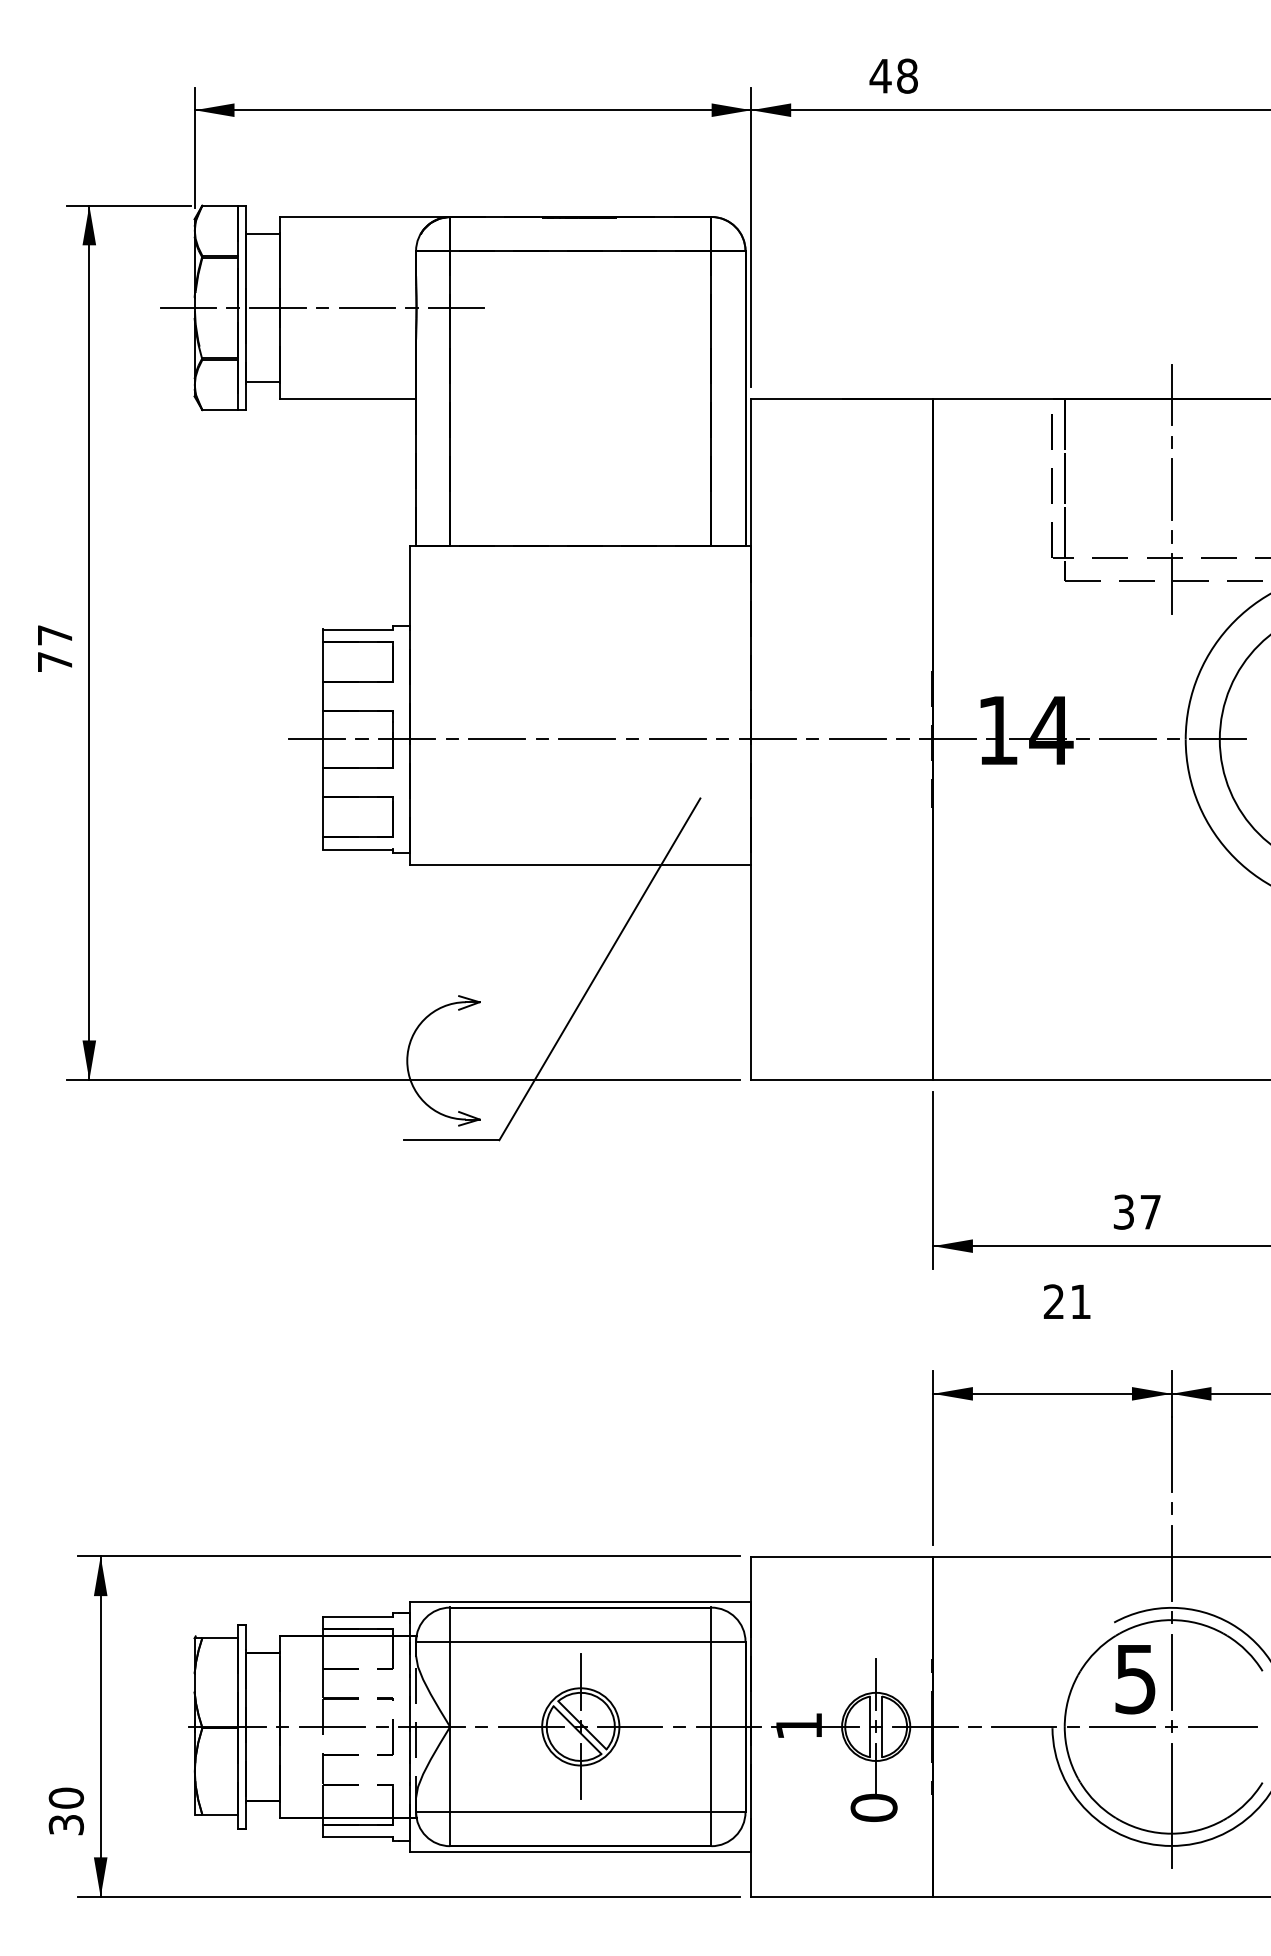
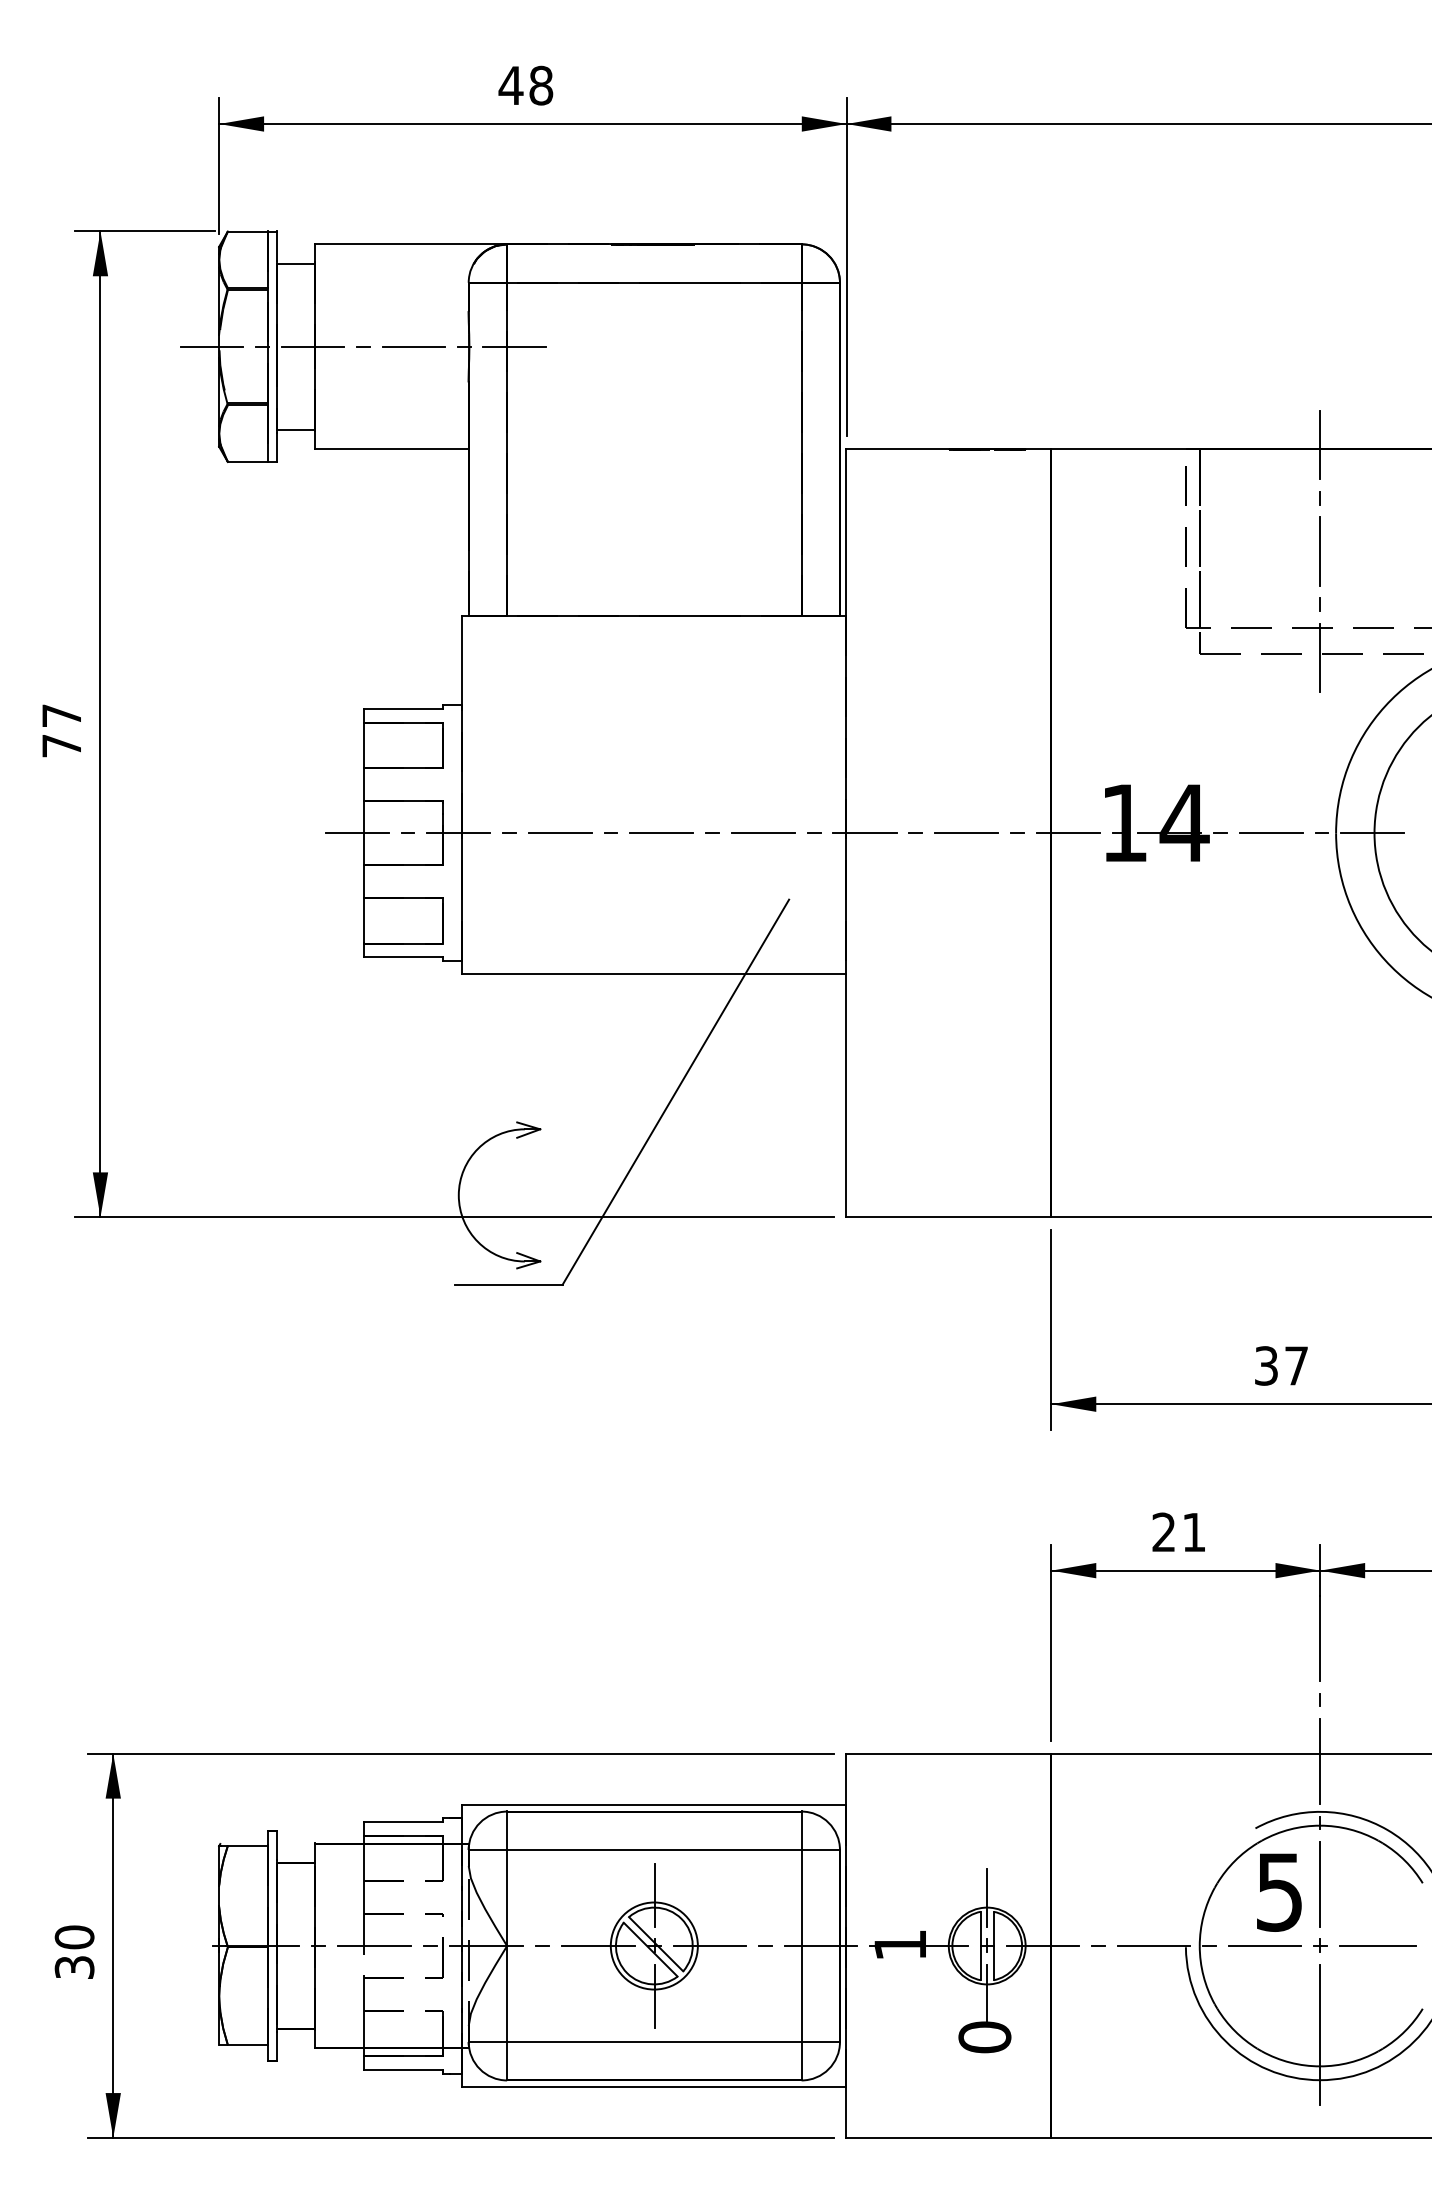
text: (893, 75) -> (525, 84), moved
text: (1066, 1301) -> (1178, 1531), moved
text: (65, 1811) -> (73, 1952), moved

